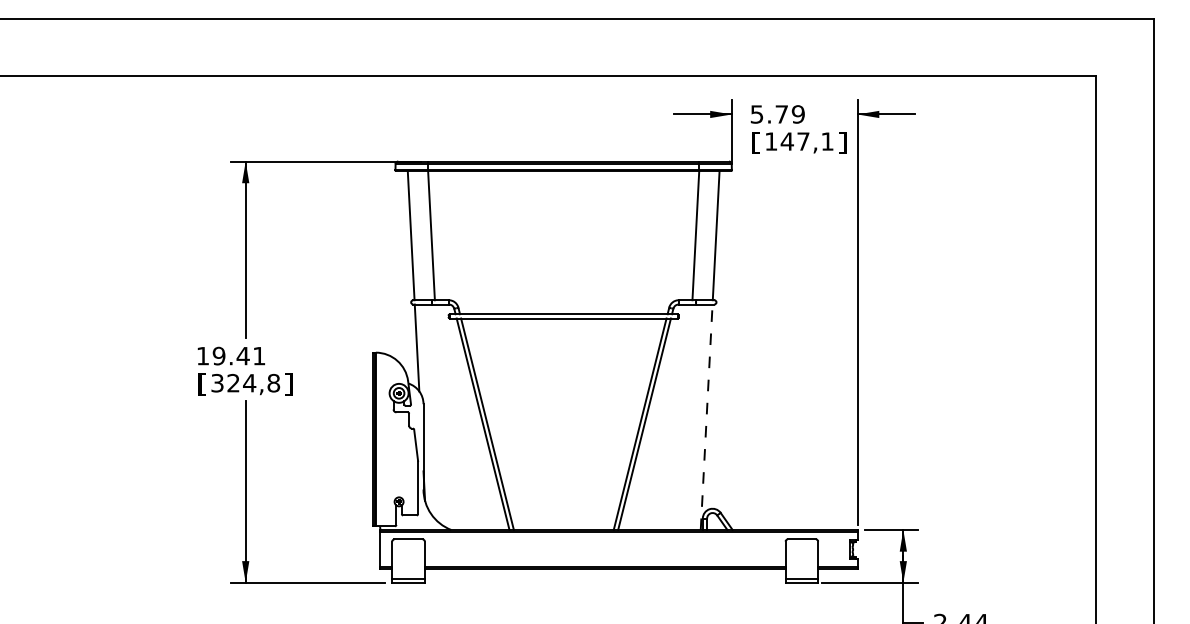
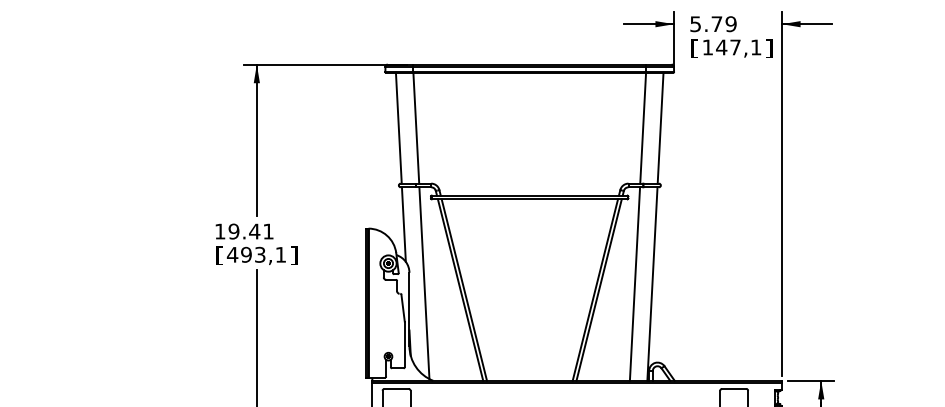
text: (245, 382) -> (256, 254), 324,8 -> 493,1
line: (440, 415) -> (424, 282), added
line: (686, 416) -> (635, 283), added
line: (706, 417) -> (652, 284), dashed -> solid

